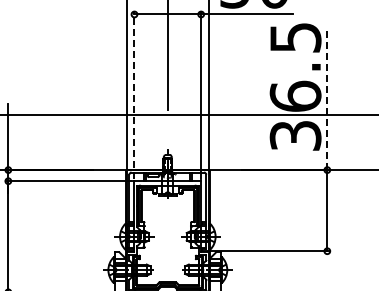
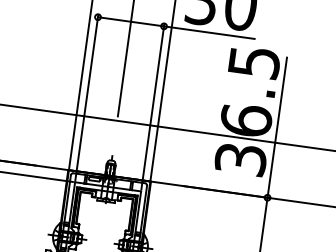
line: (134, 95) -> (86, 97), dashed -> solid
line: (327, 99) -> (277, 127), dashed -> solid

